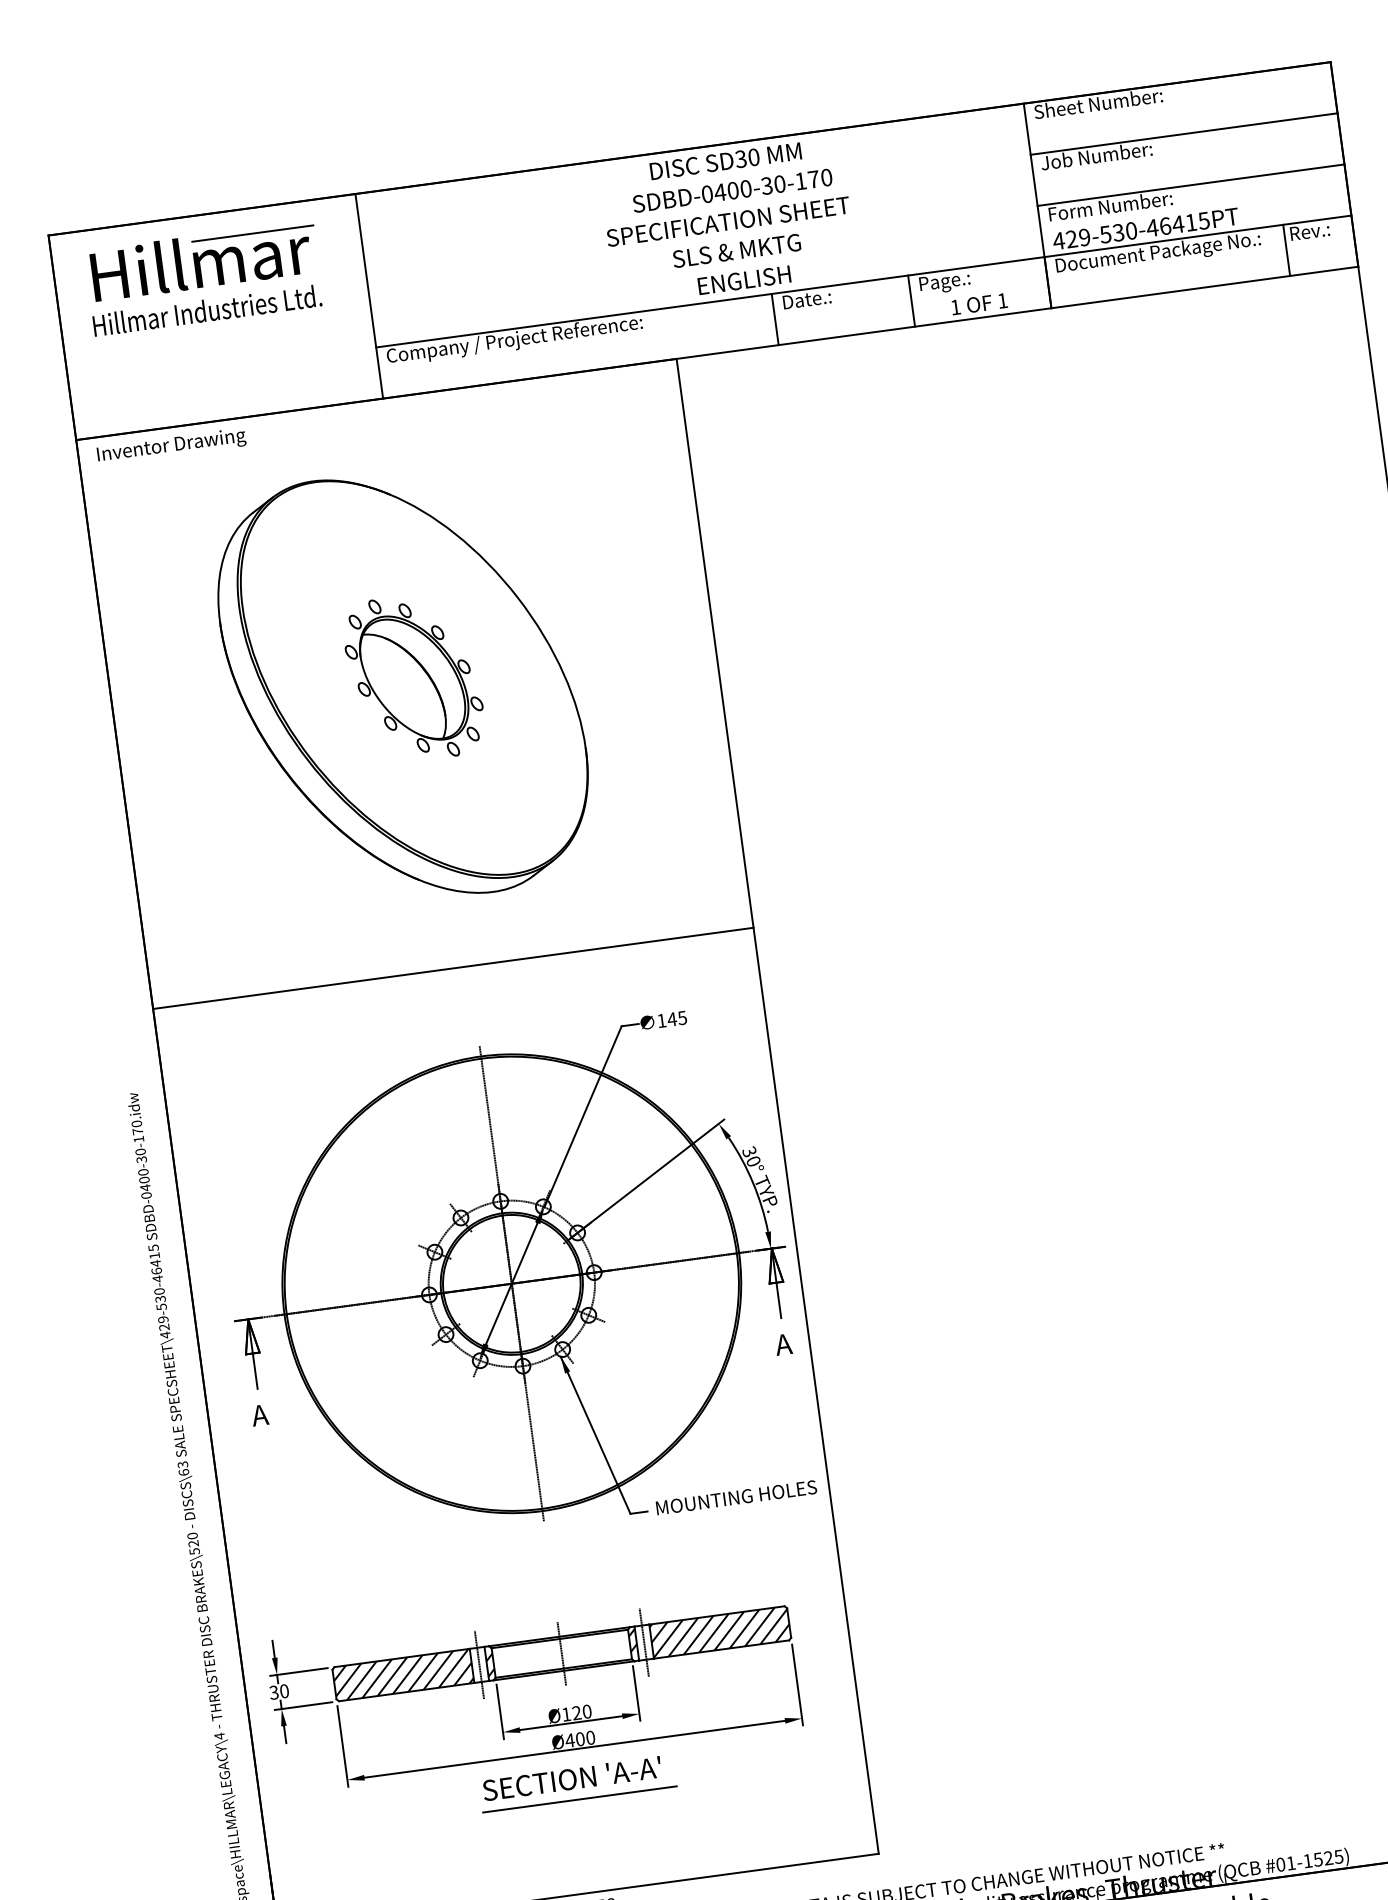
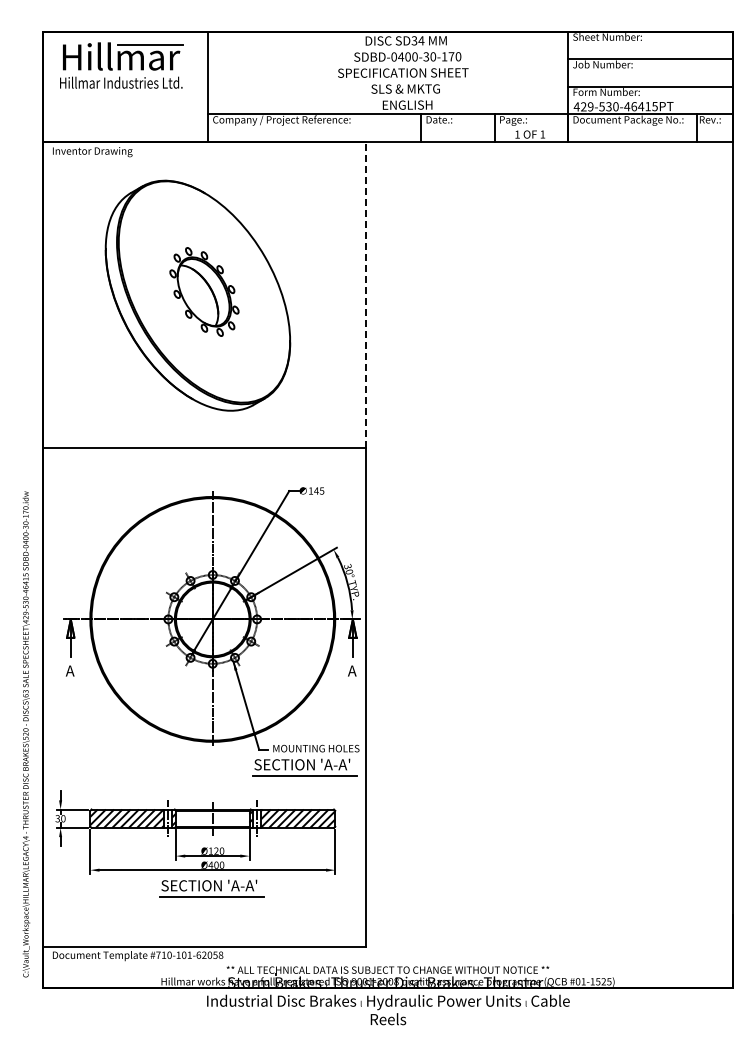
text: (753, 156) -> (421, 40), SD30 -> SD34
line: (715, 642) -> (366, 294), solid -> dashed
part: (719, 1535) -> (304, 767), added

